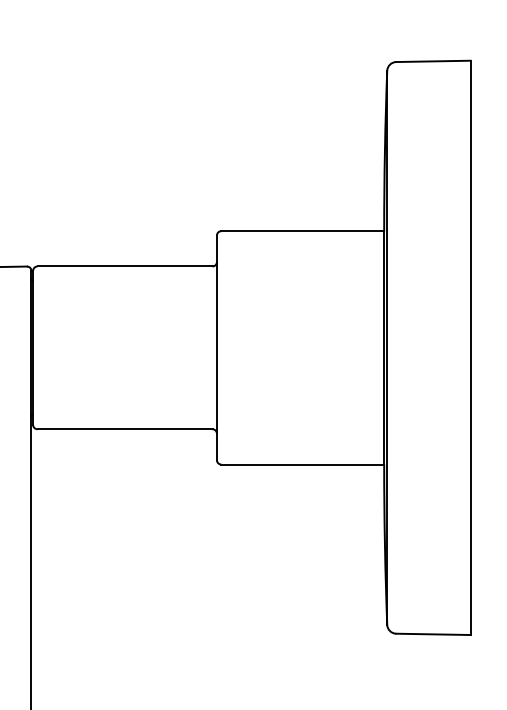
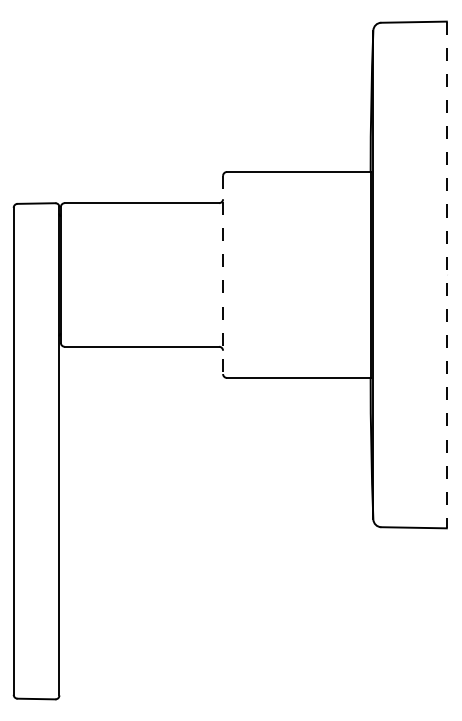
line: (217, 348) -> (223, 275), solid -> dashed
line: (470, 348) -> (446, 275), solid -> dashed

